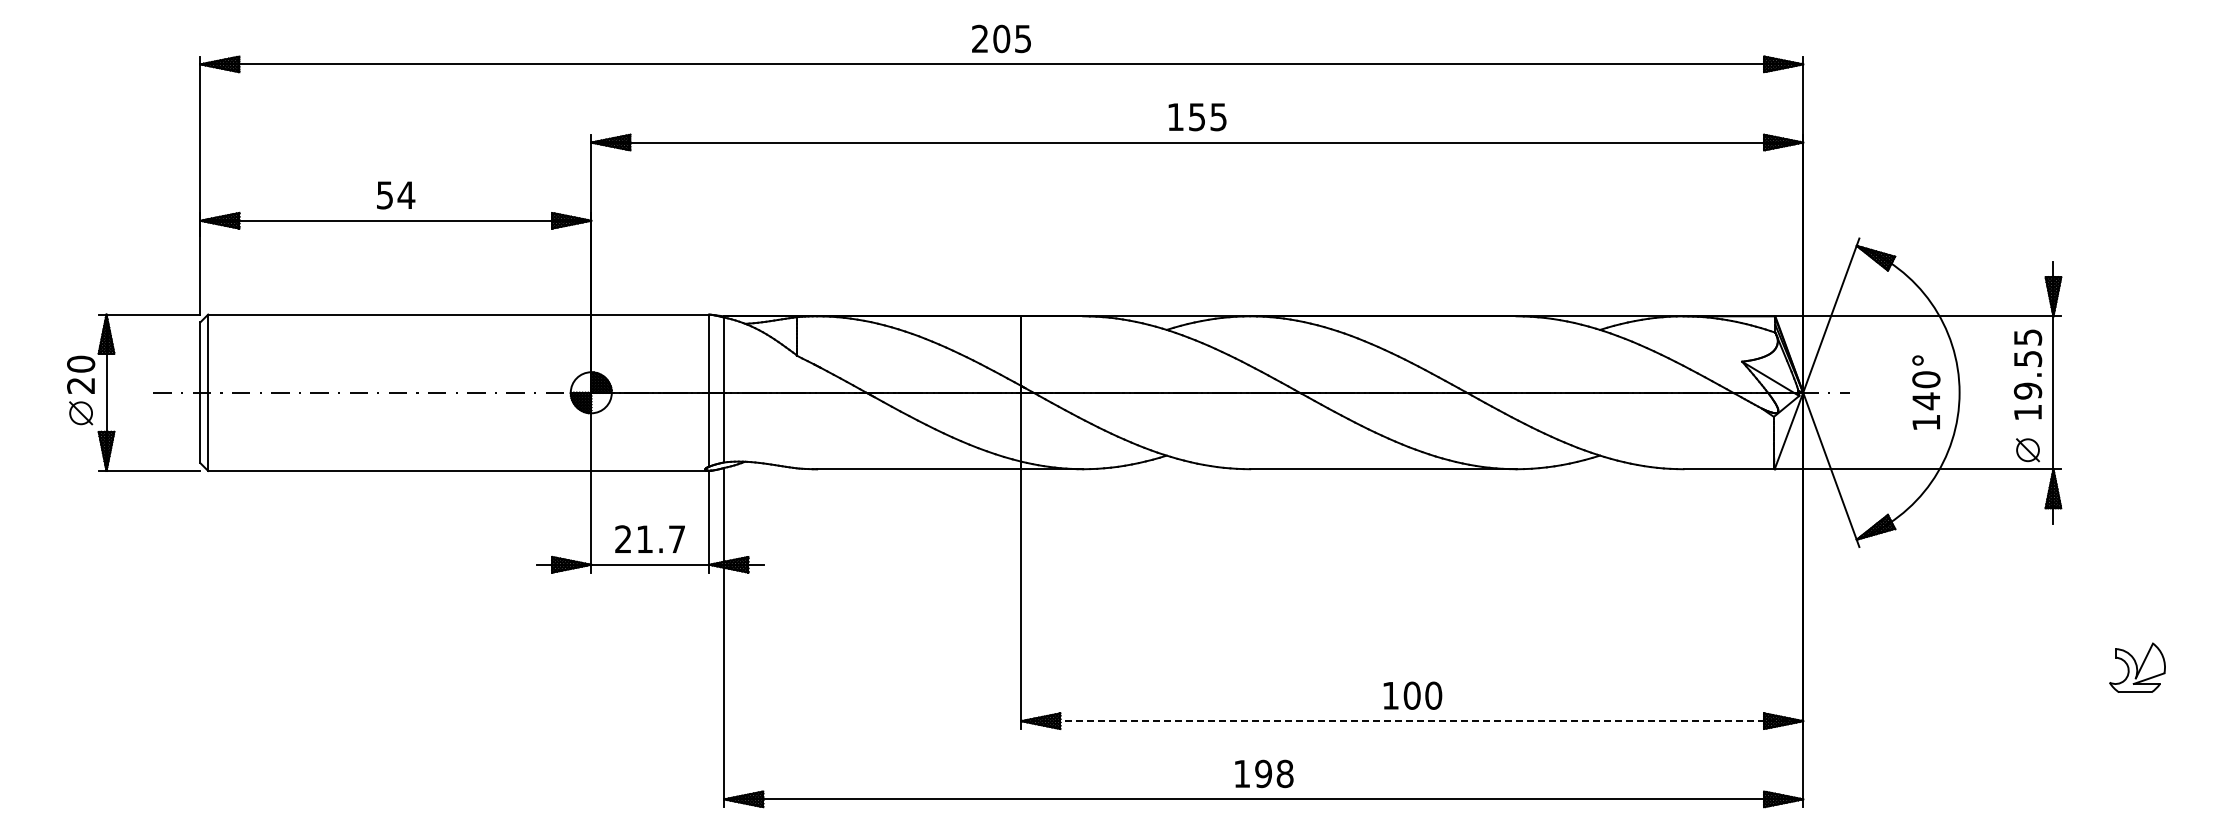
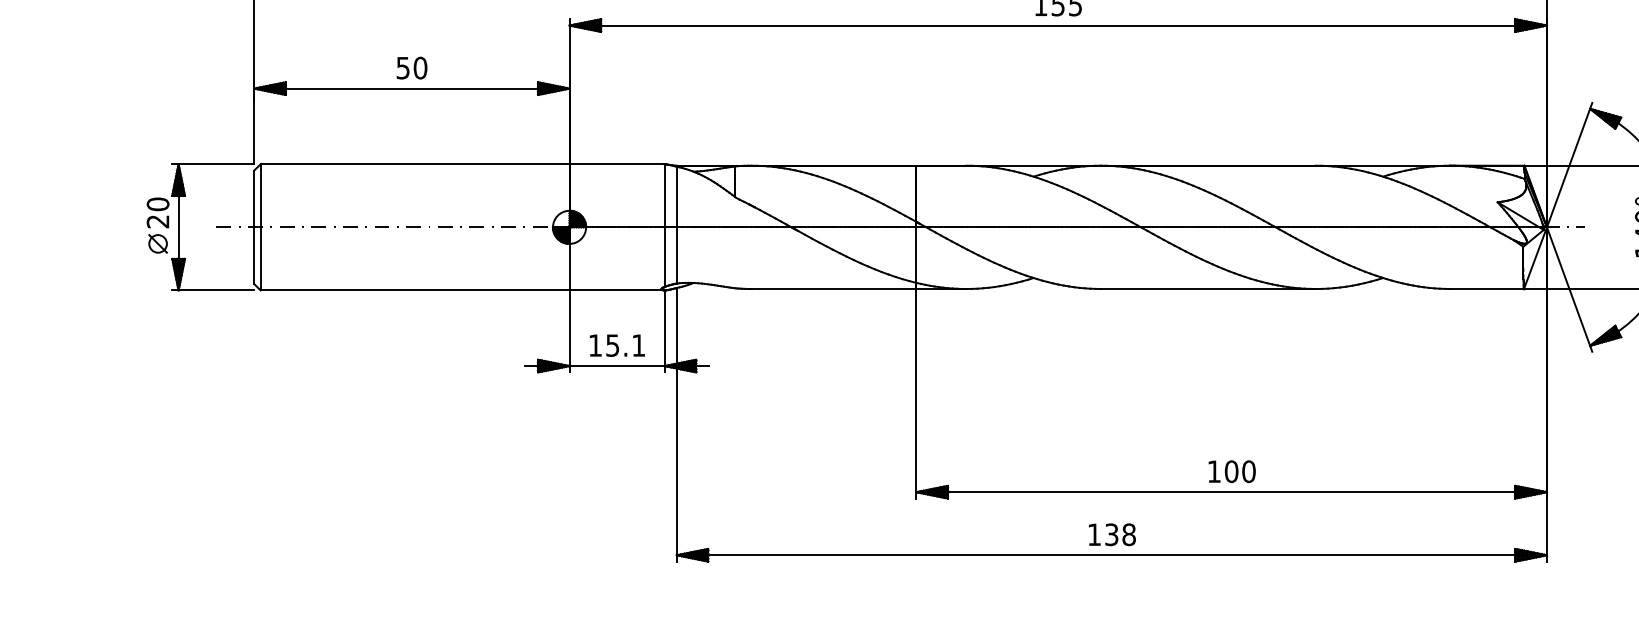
text: (406, 195) -> (420, 68), 54 -> 50
text: (649, 539) -> (616, 345), 21.7 -> 15.1
line: (1412, 721) -> (1231, 492), dashed -> solid
text: (1263, 773) -> (1111, 534), 198 -> 138

